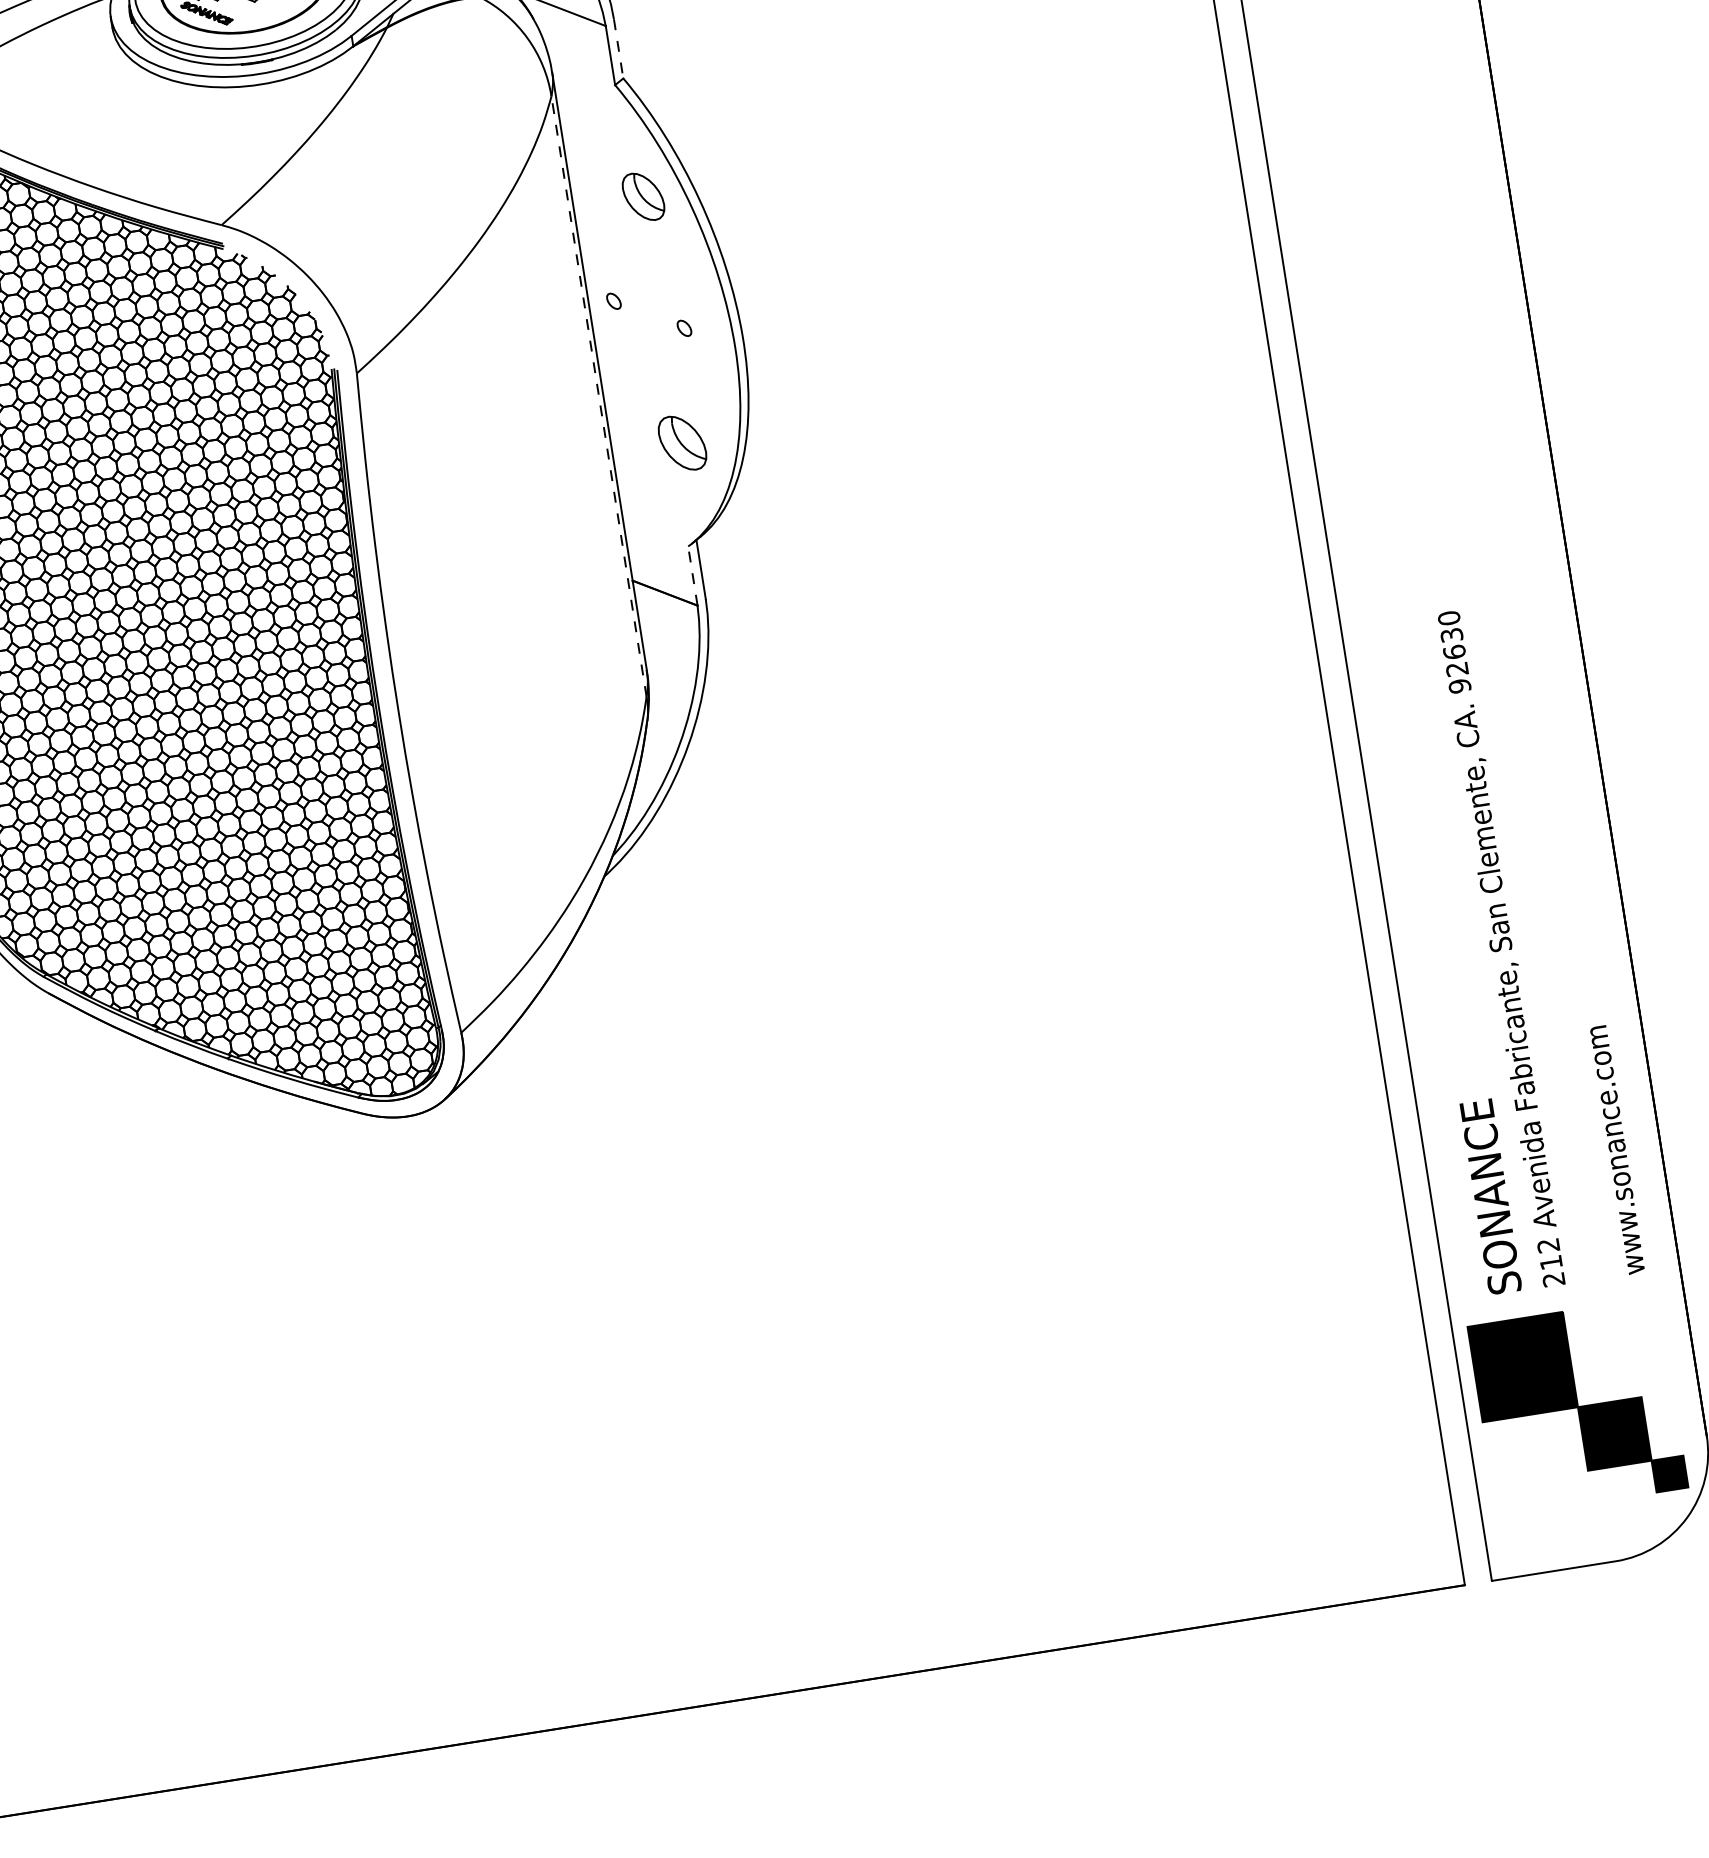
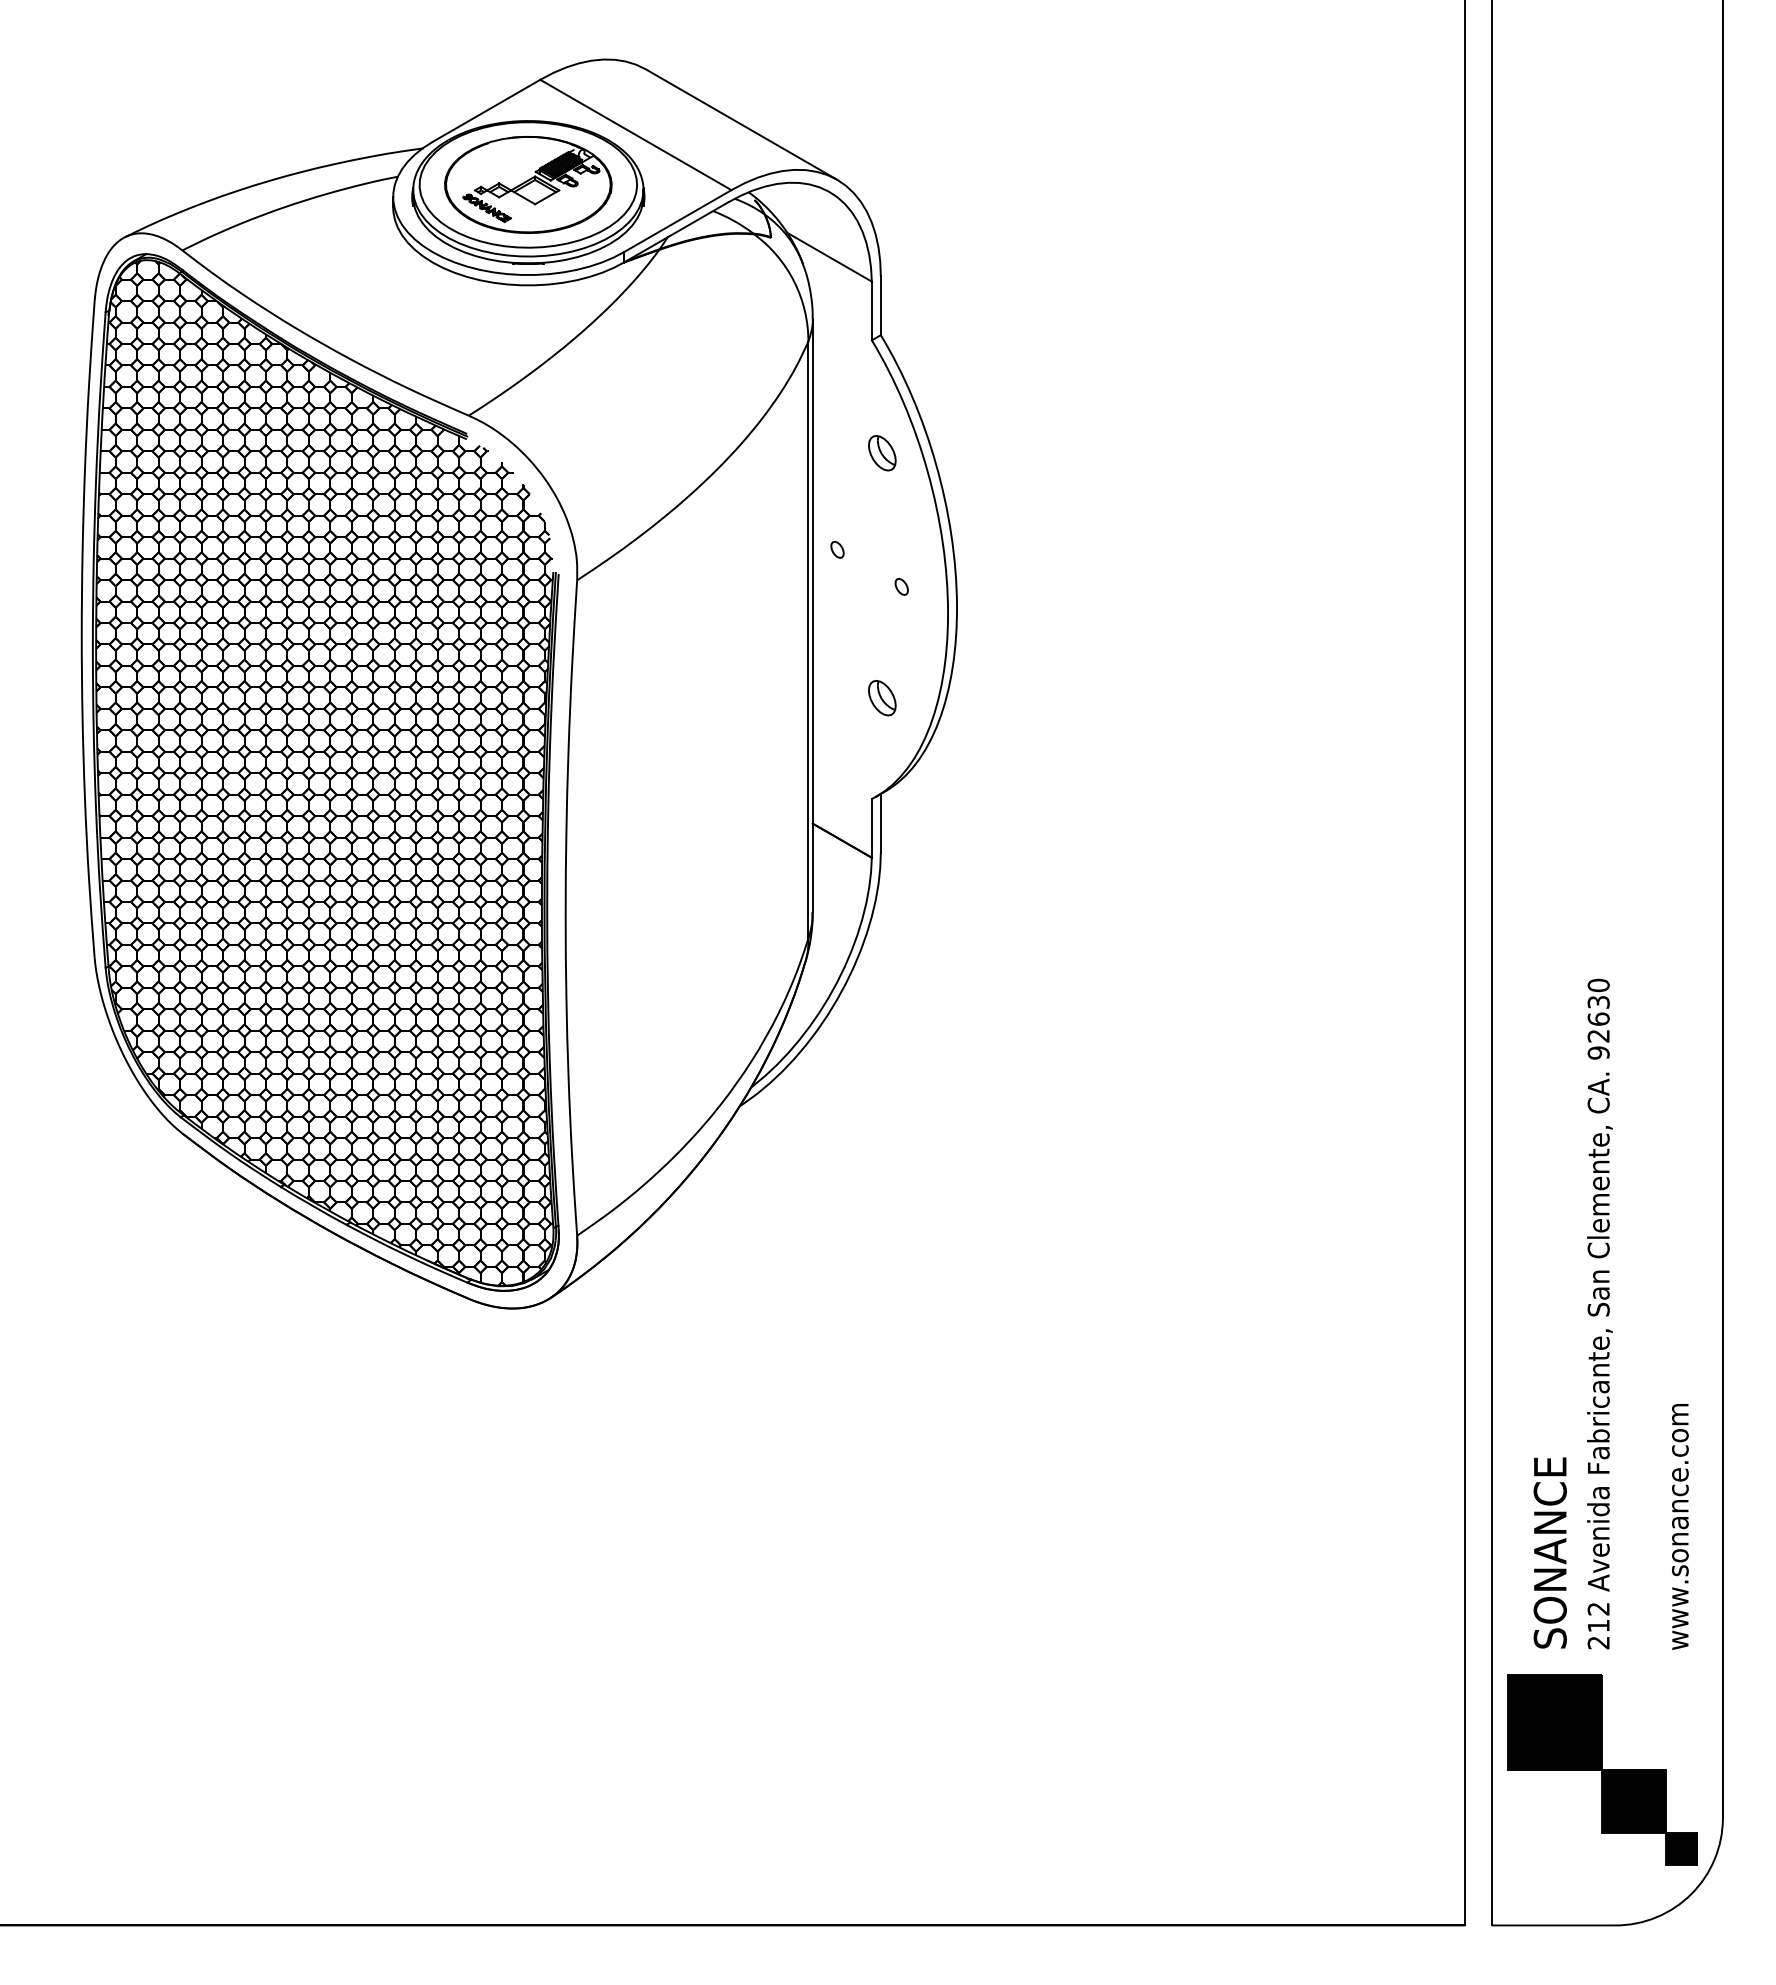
line: (618, 49) -> (880, 306), dashed -> solid
part: (643, 197) -> (882, 453), size x0.71
line: (599, 396) -> (808, 639), dashed -> solid
part: (682, 443) -> (882, 698), size x0.62
line: (692, 575) -> (871, 827), dashed -> solid

